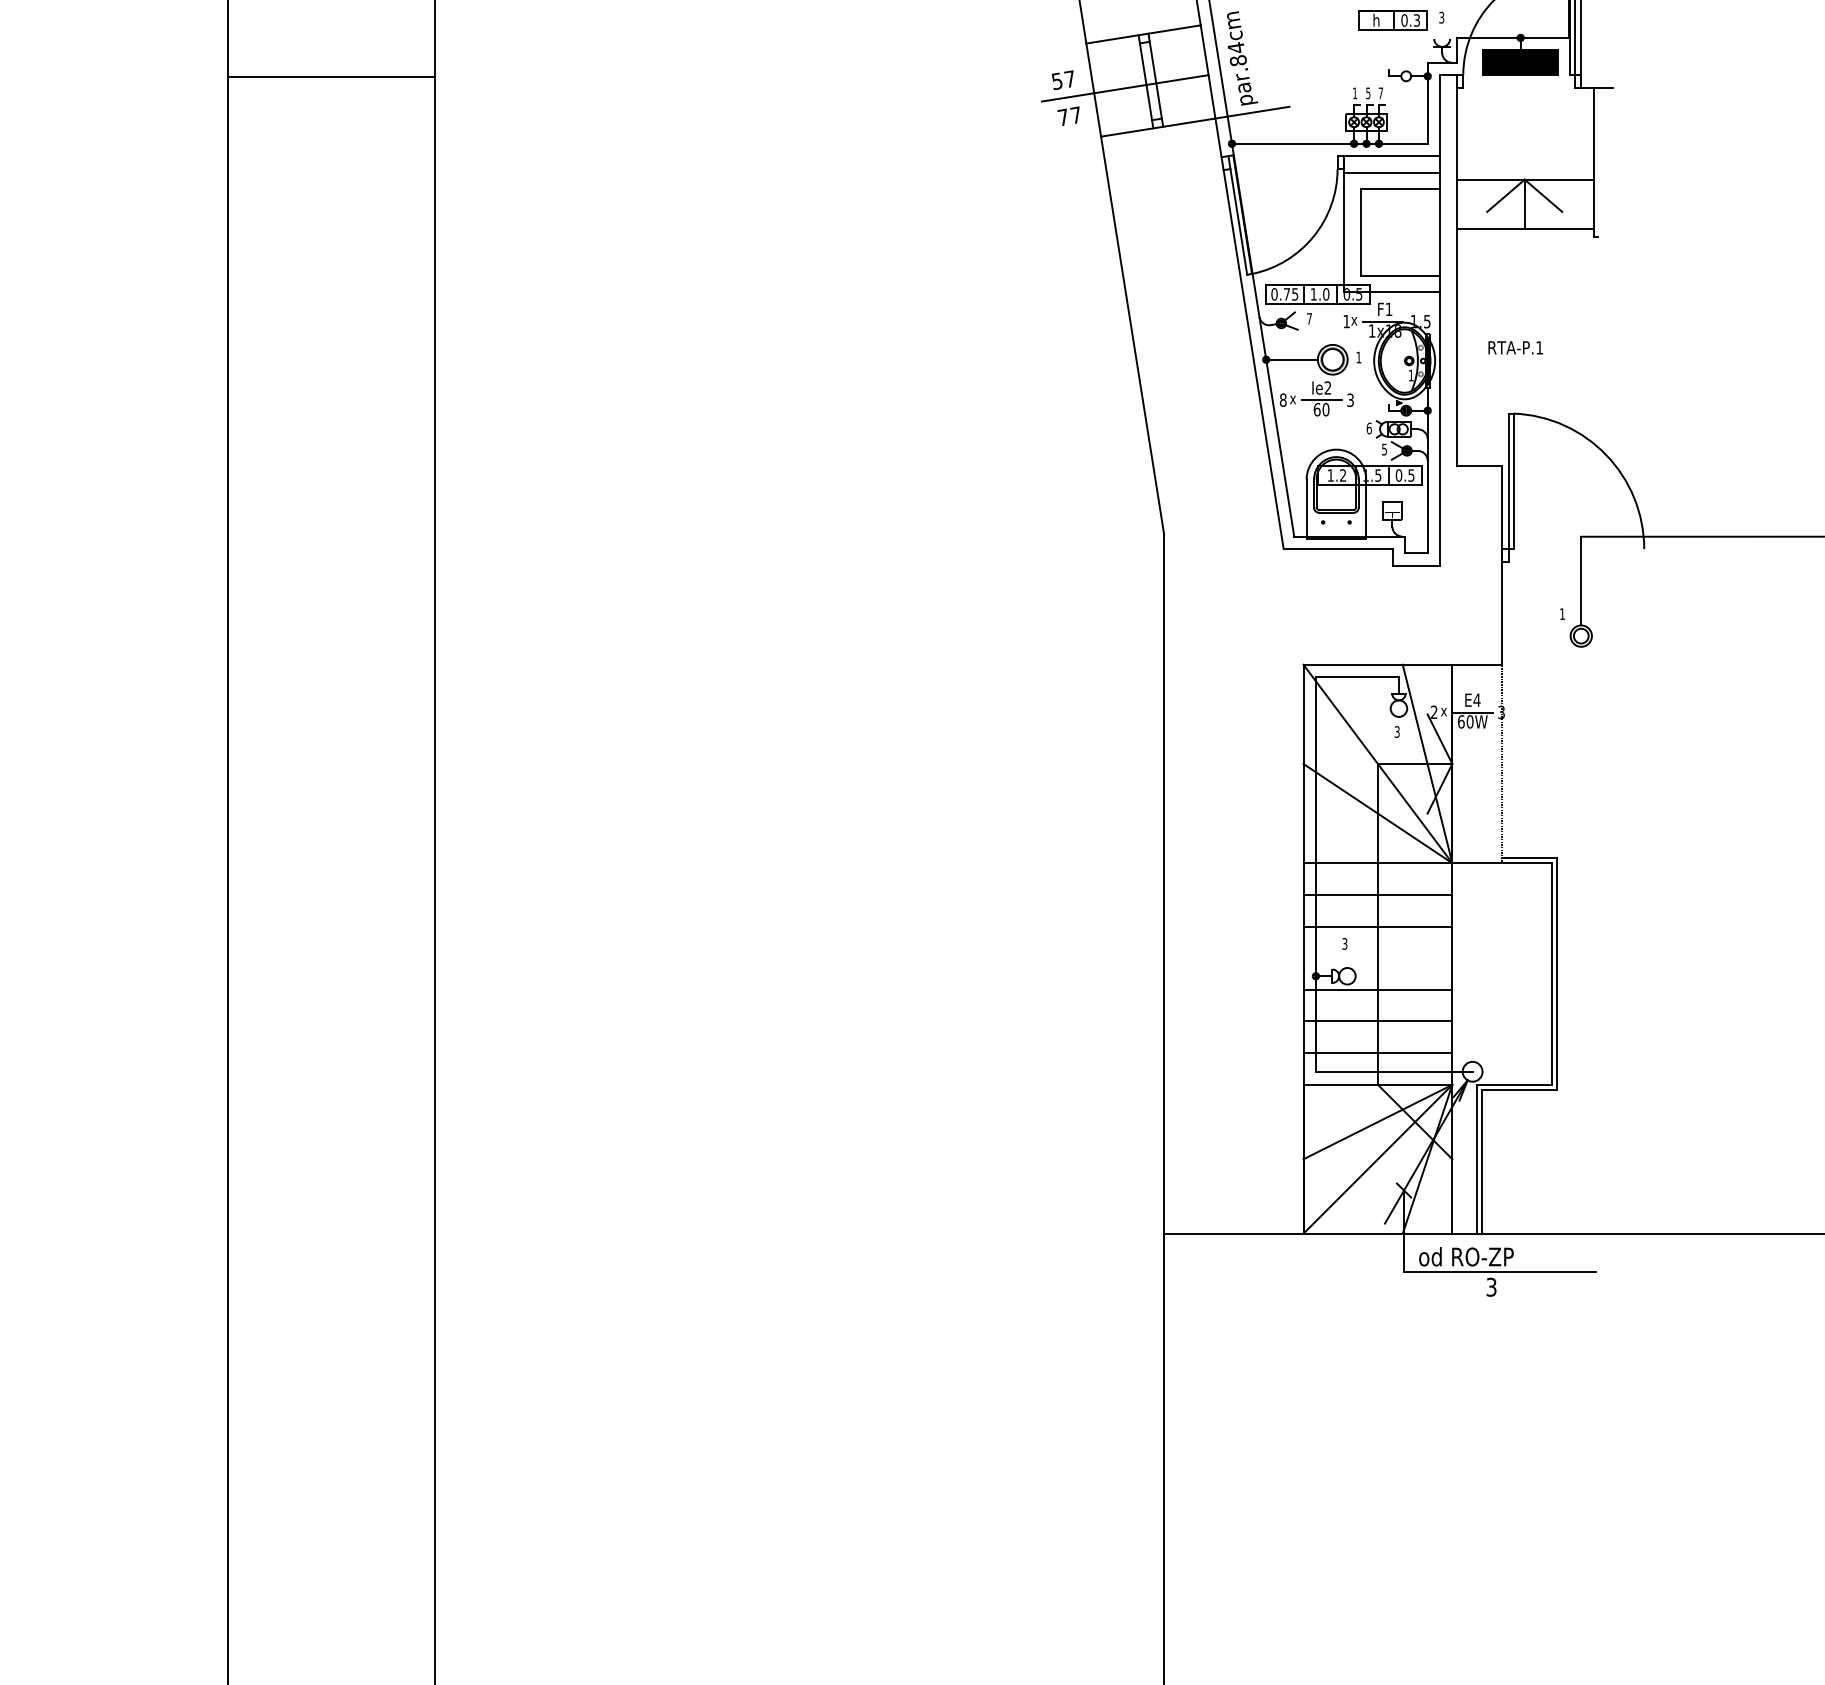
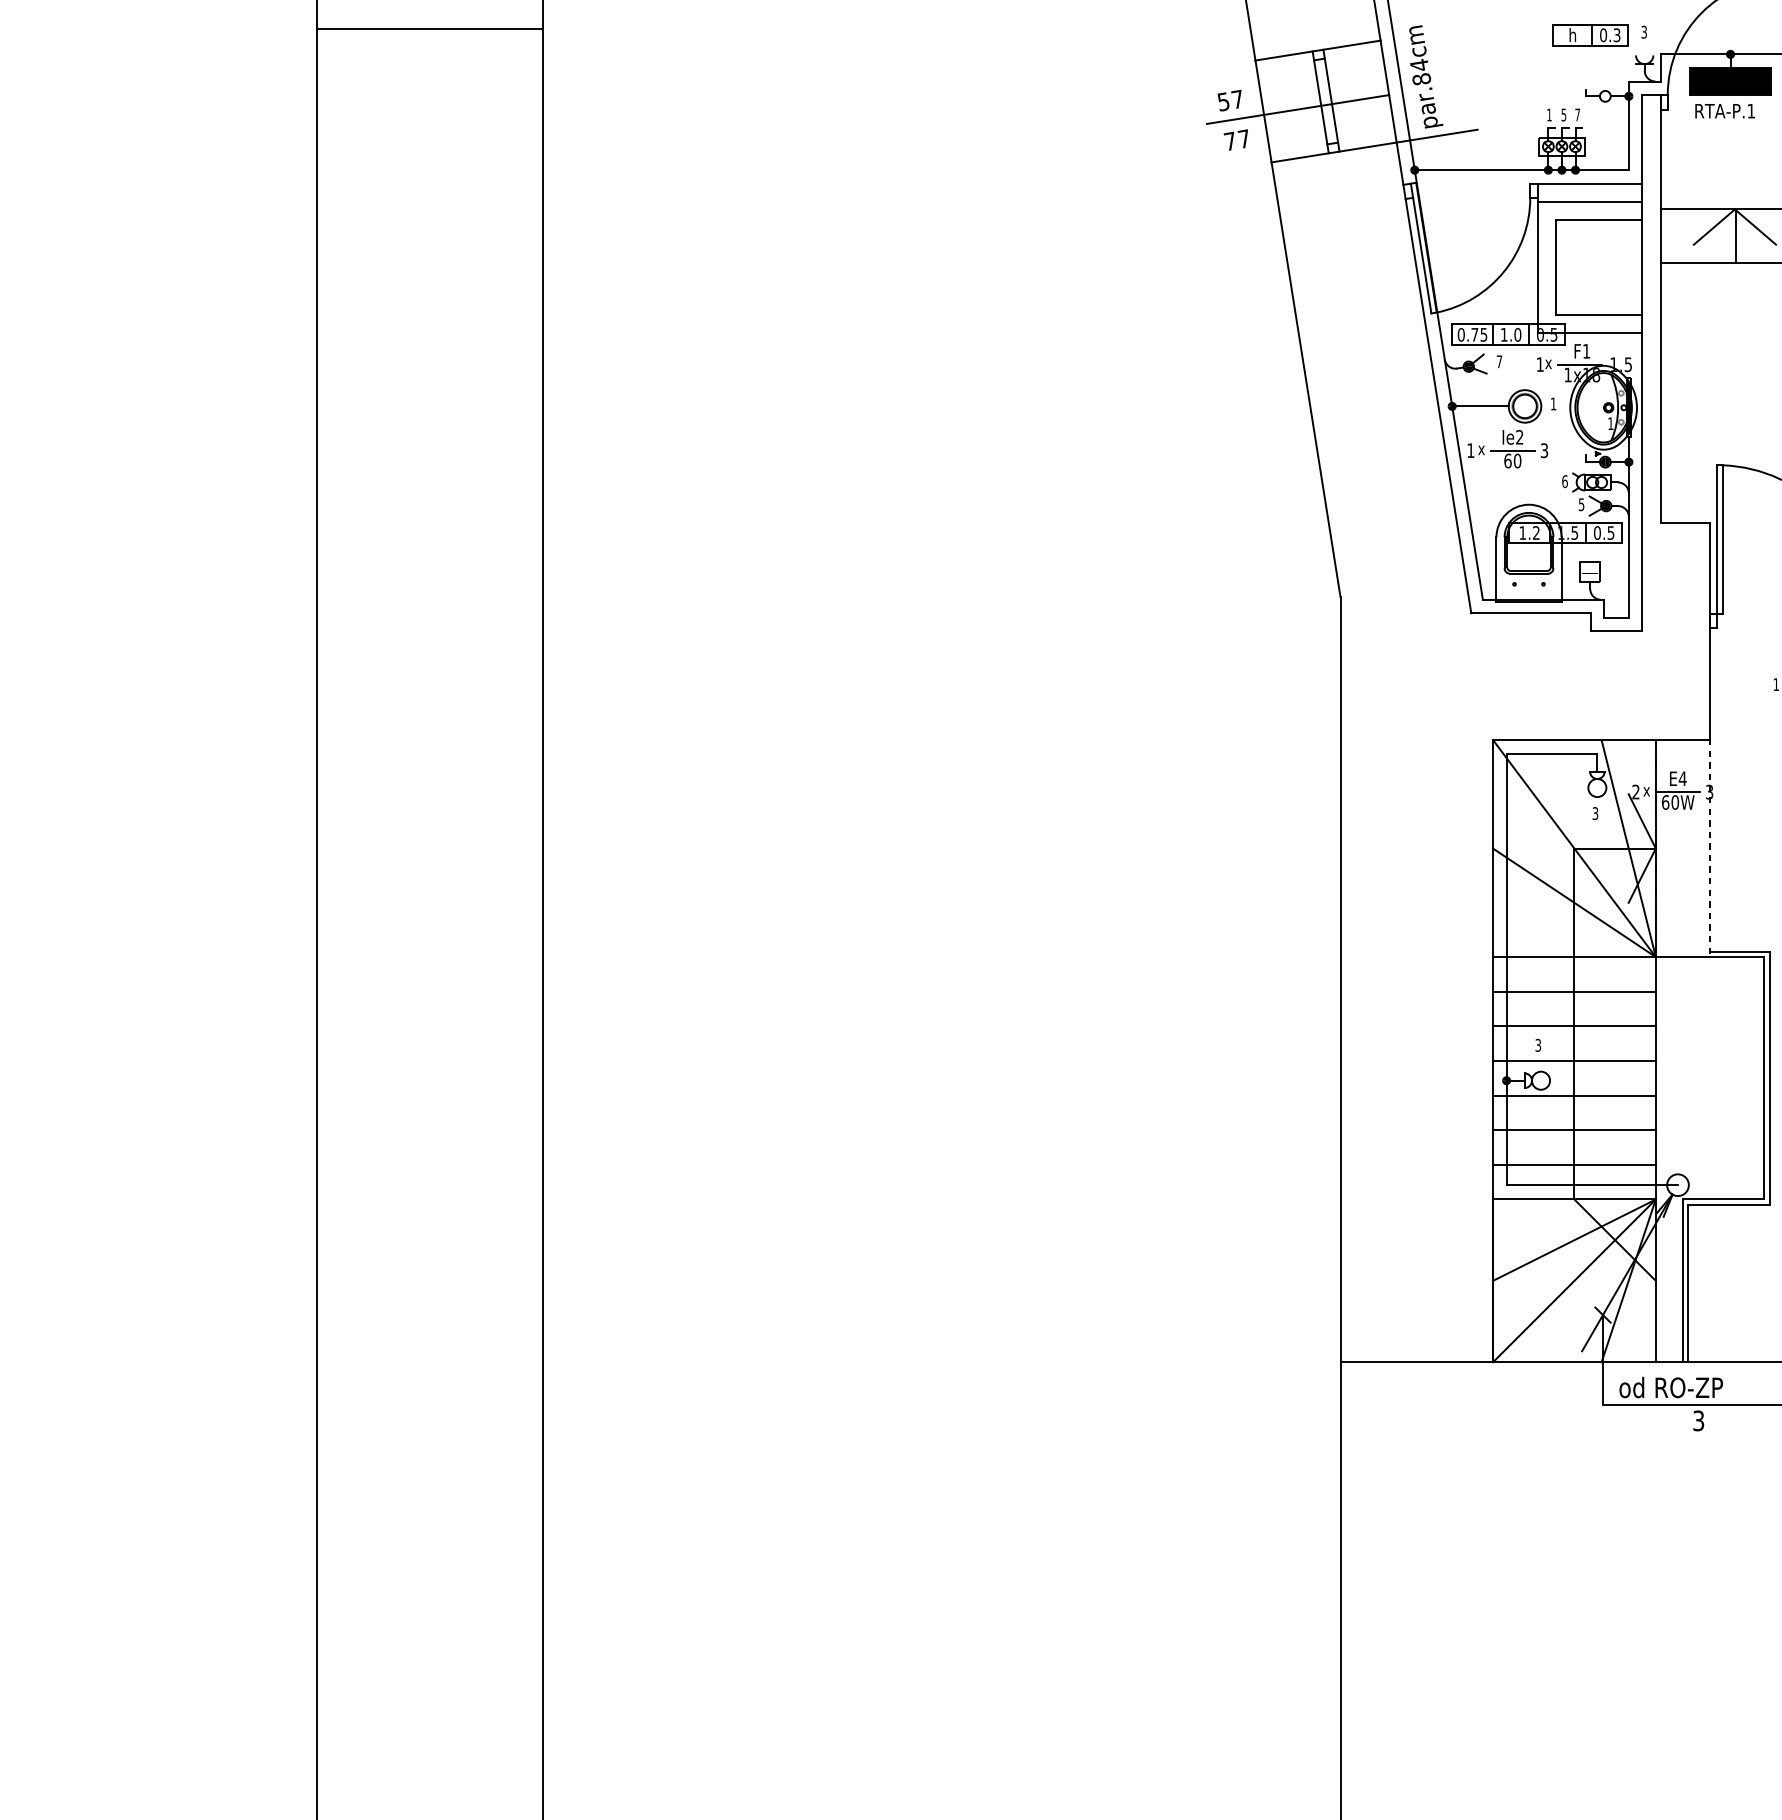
line: (331, 76) -> (429, 28), moved
text: (1515, 347) -> (1724, 110), moved
text: (1282, 399) -> (1470, 449), 8 -> 1
line: (1377, 958) -> (1573, 1061), added

